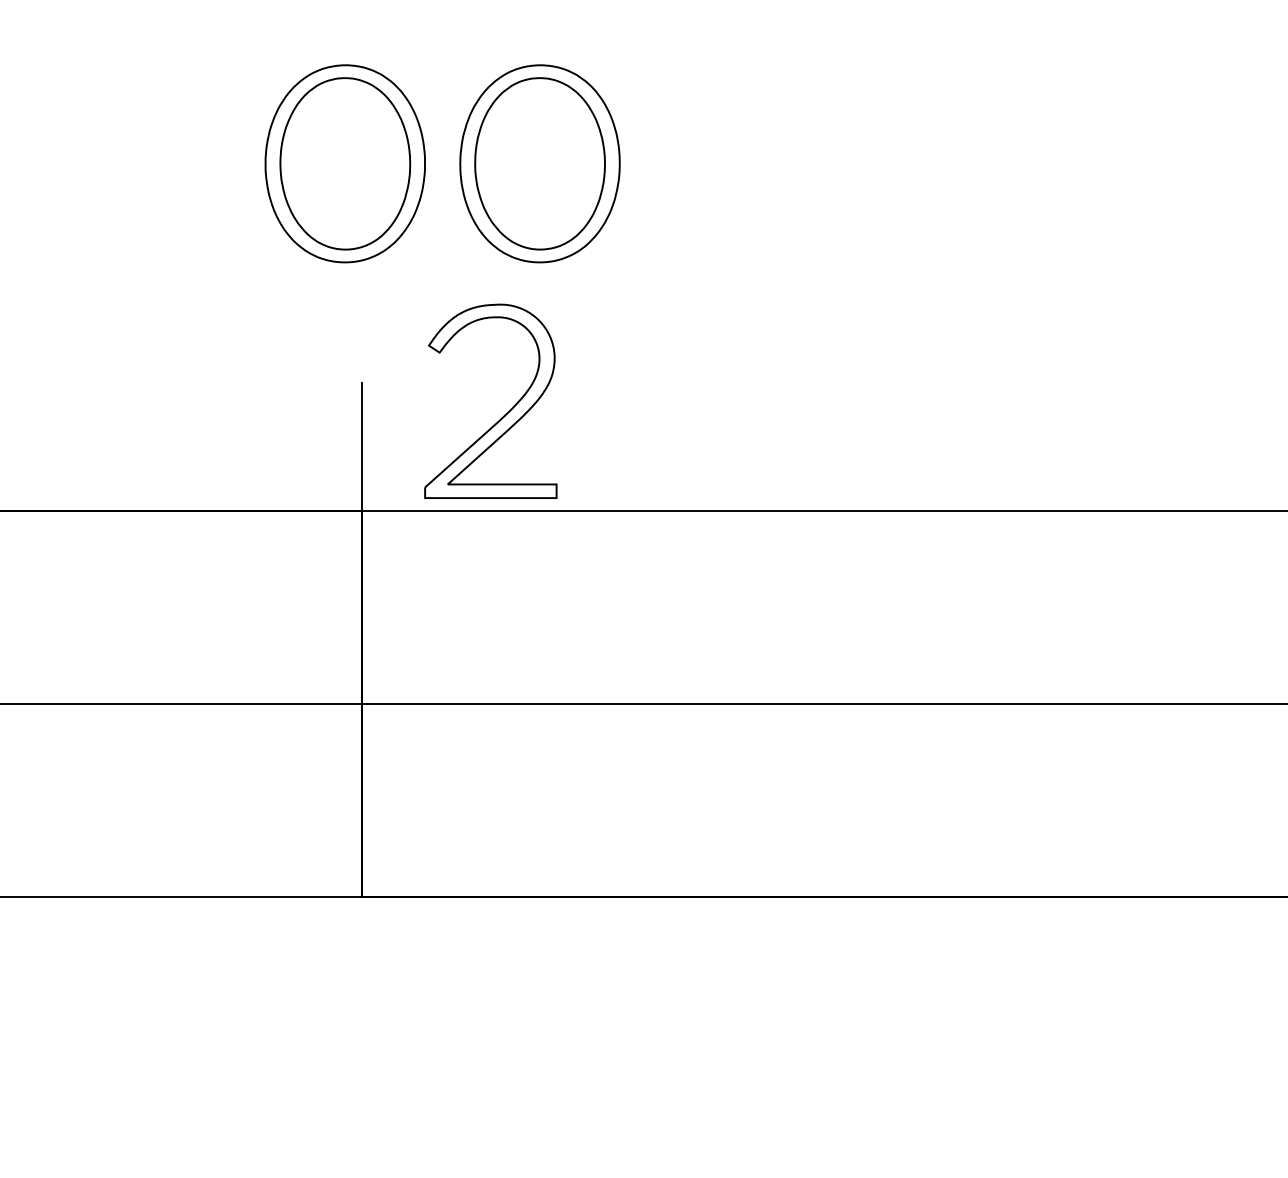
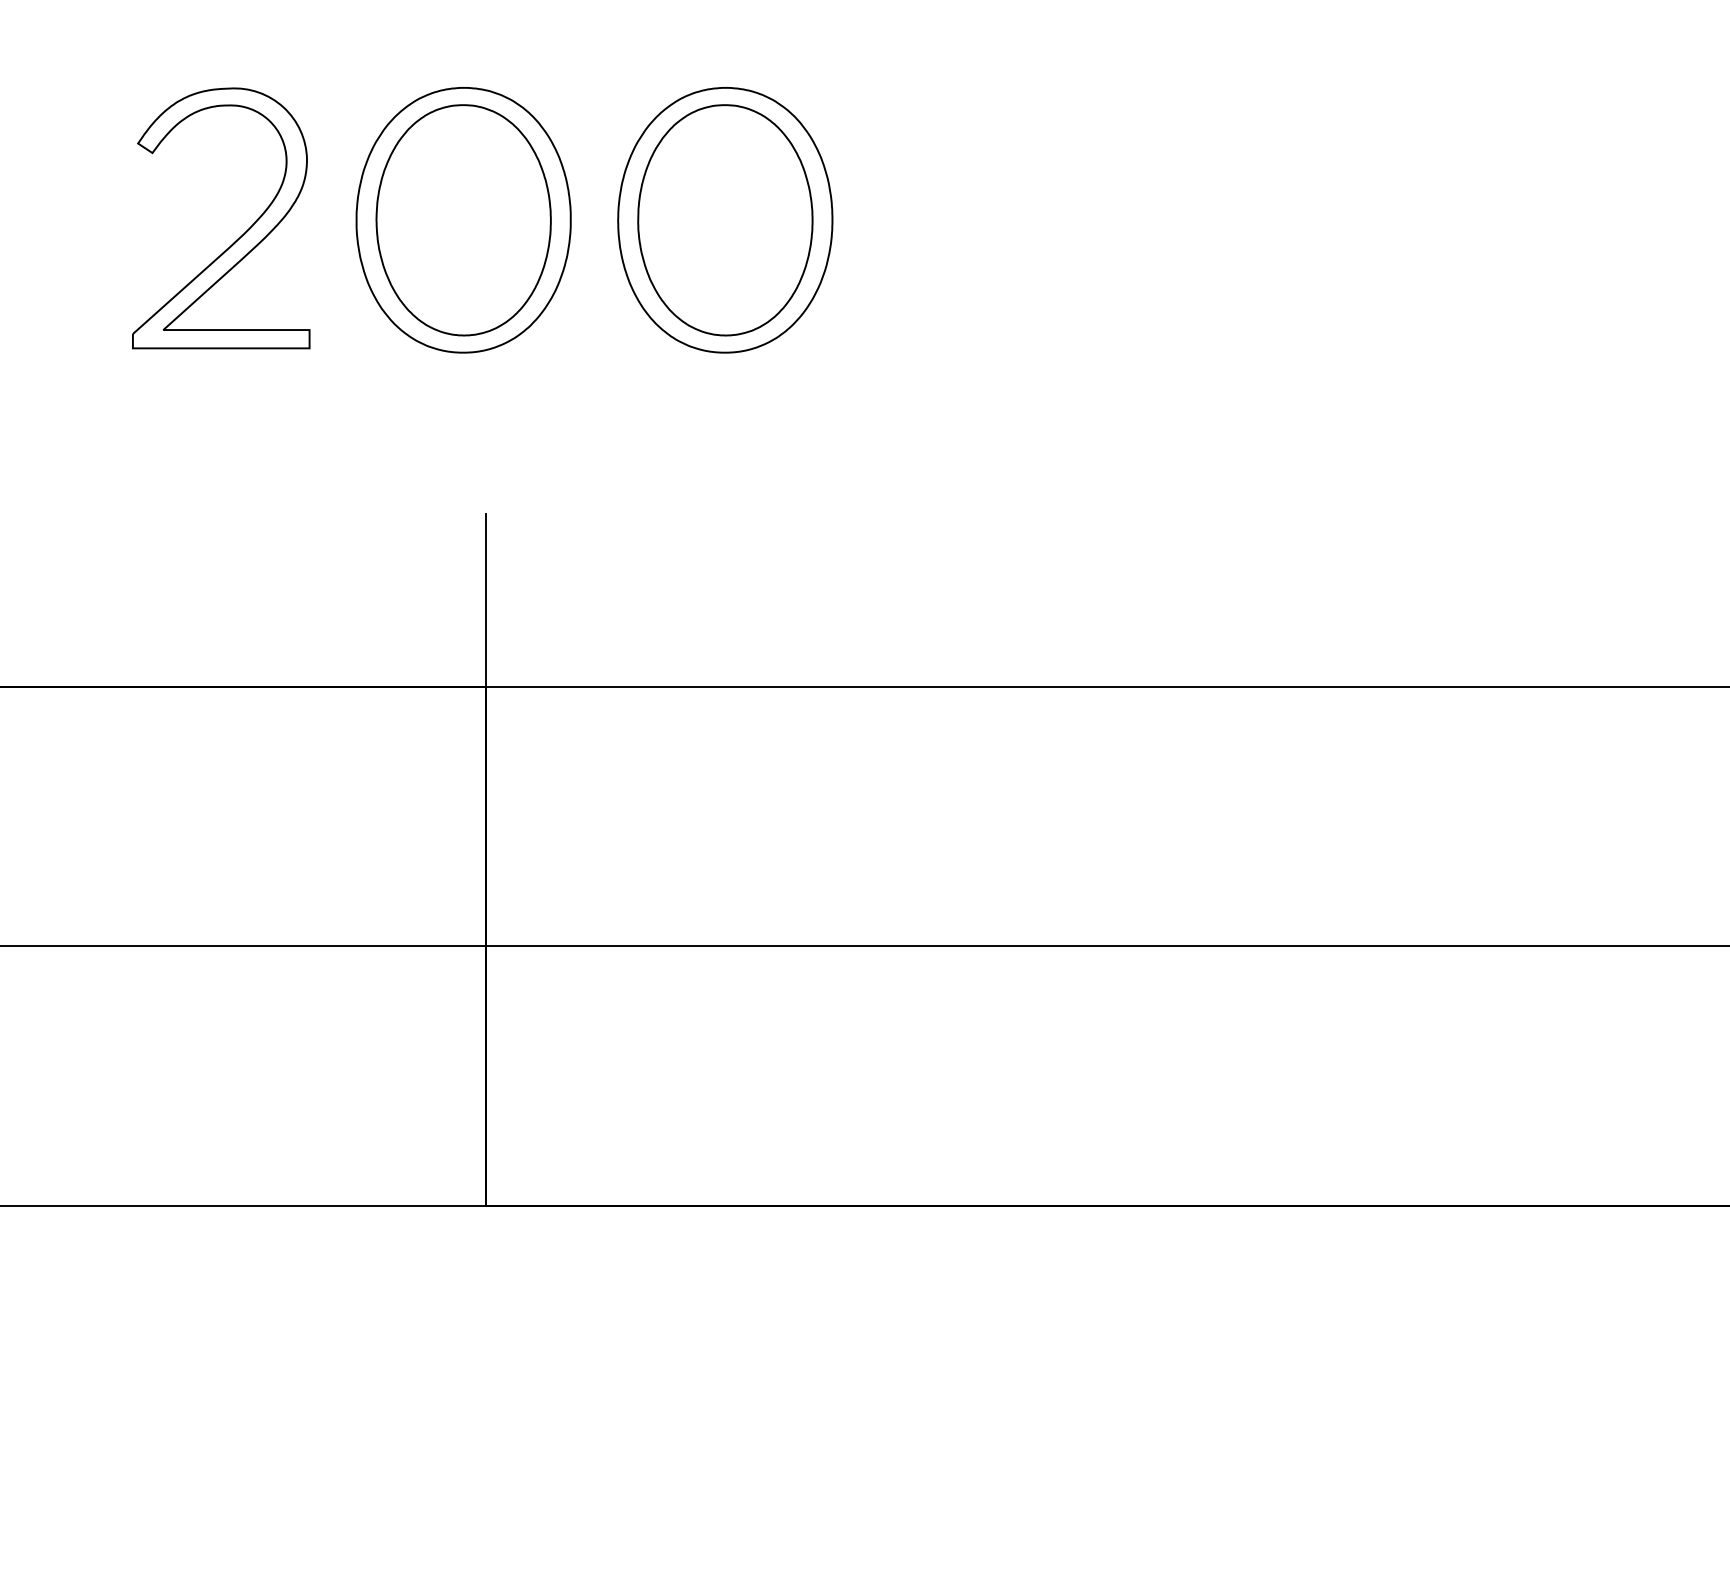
part: (503, 415) -> (238, 237), moved

